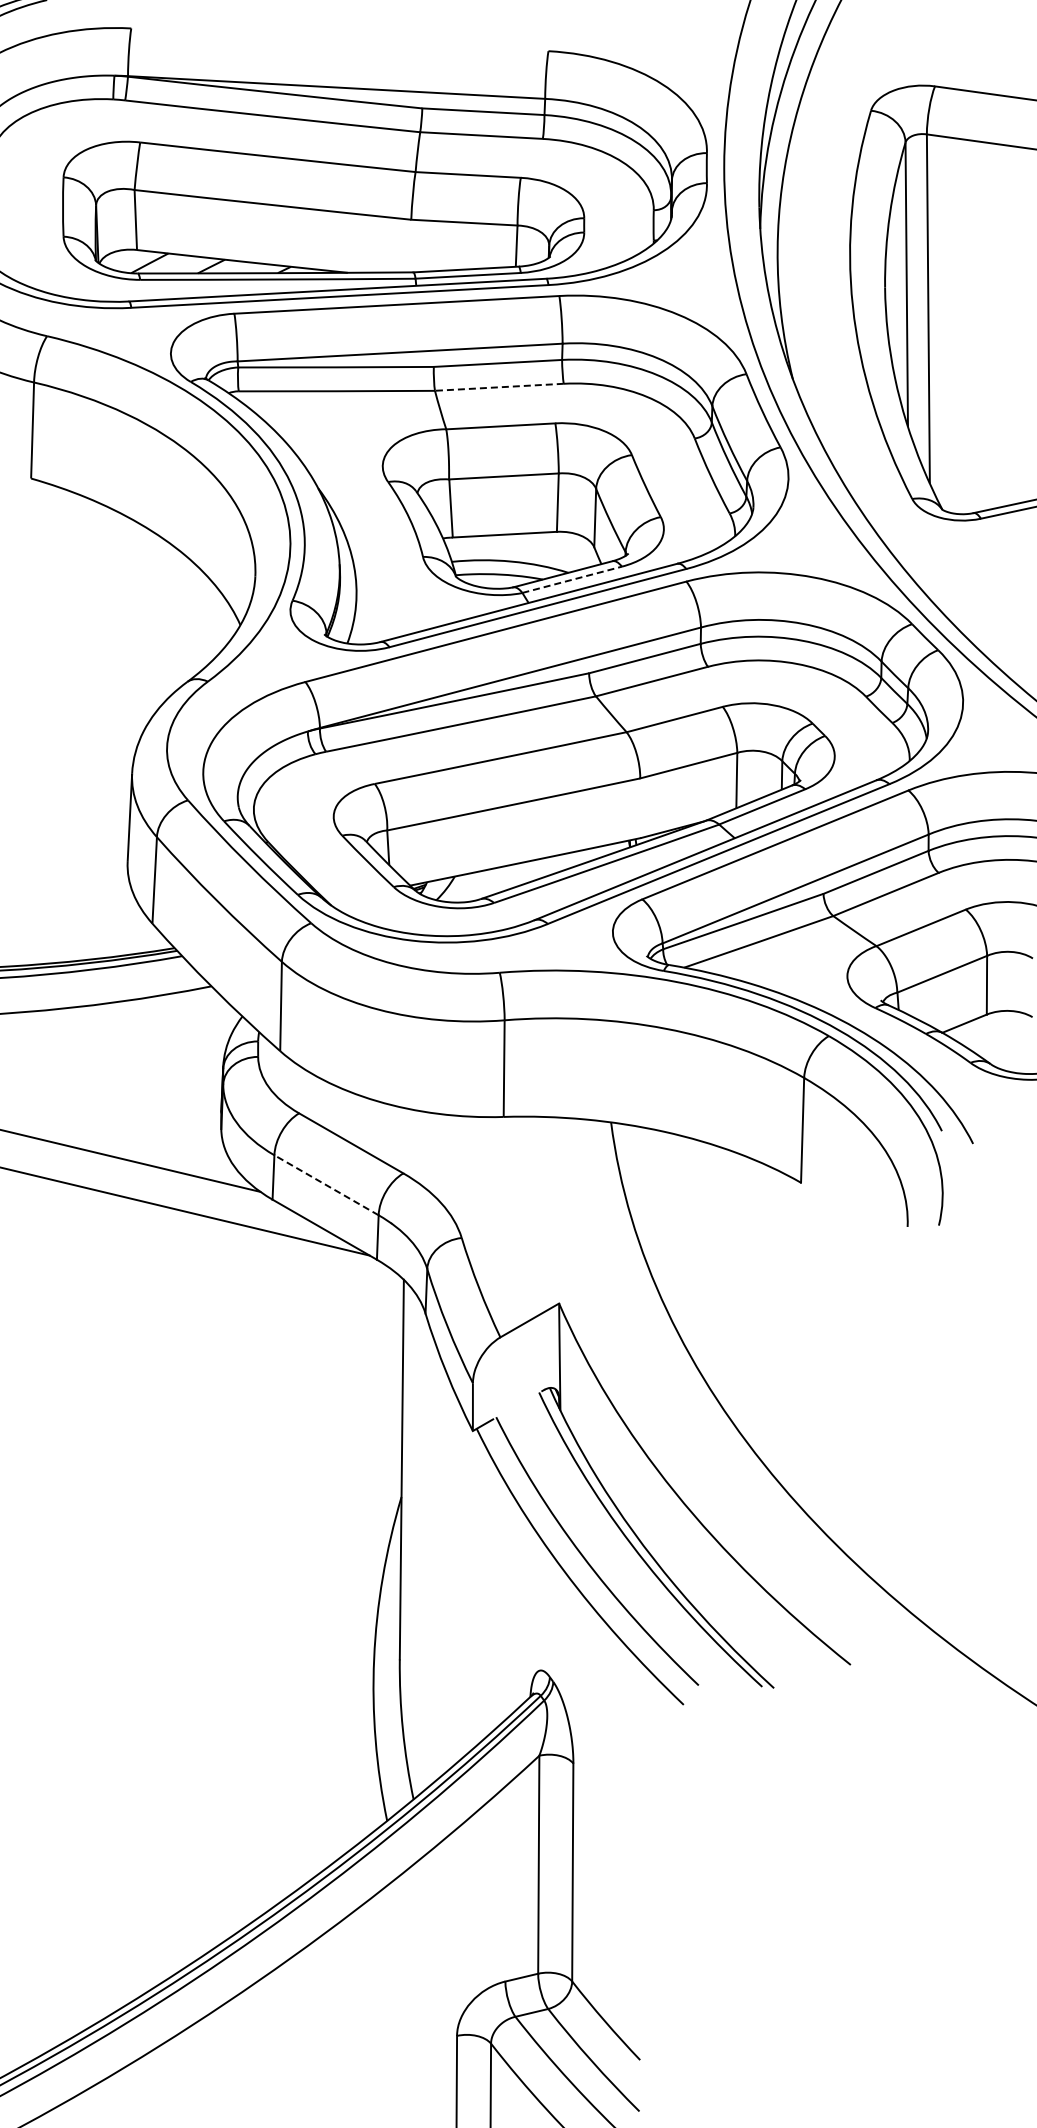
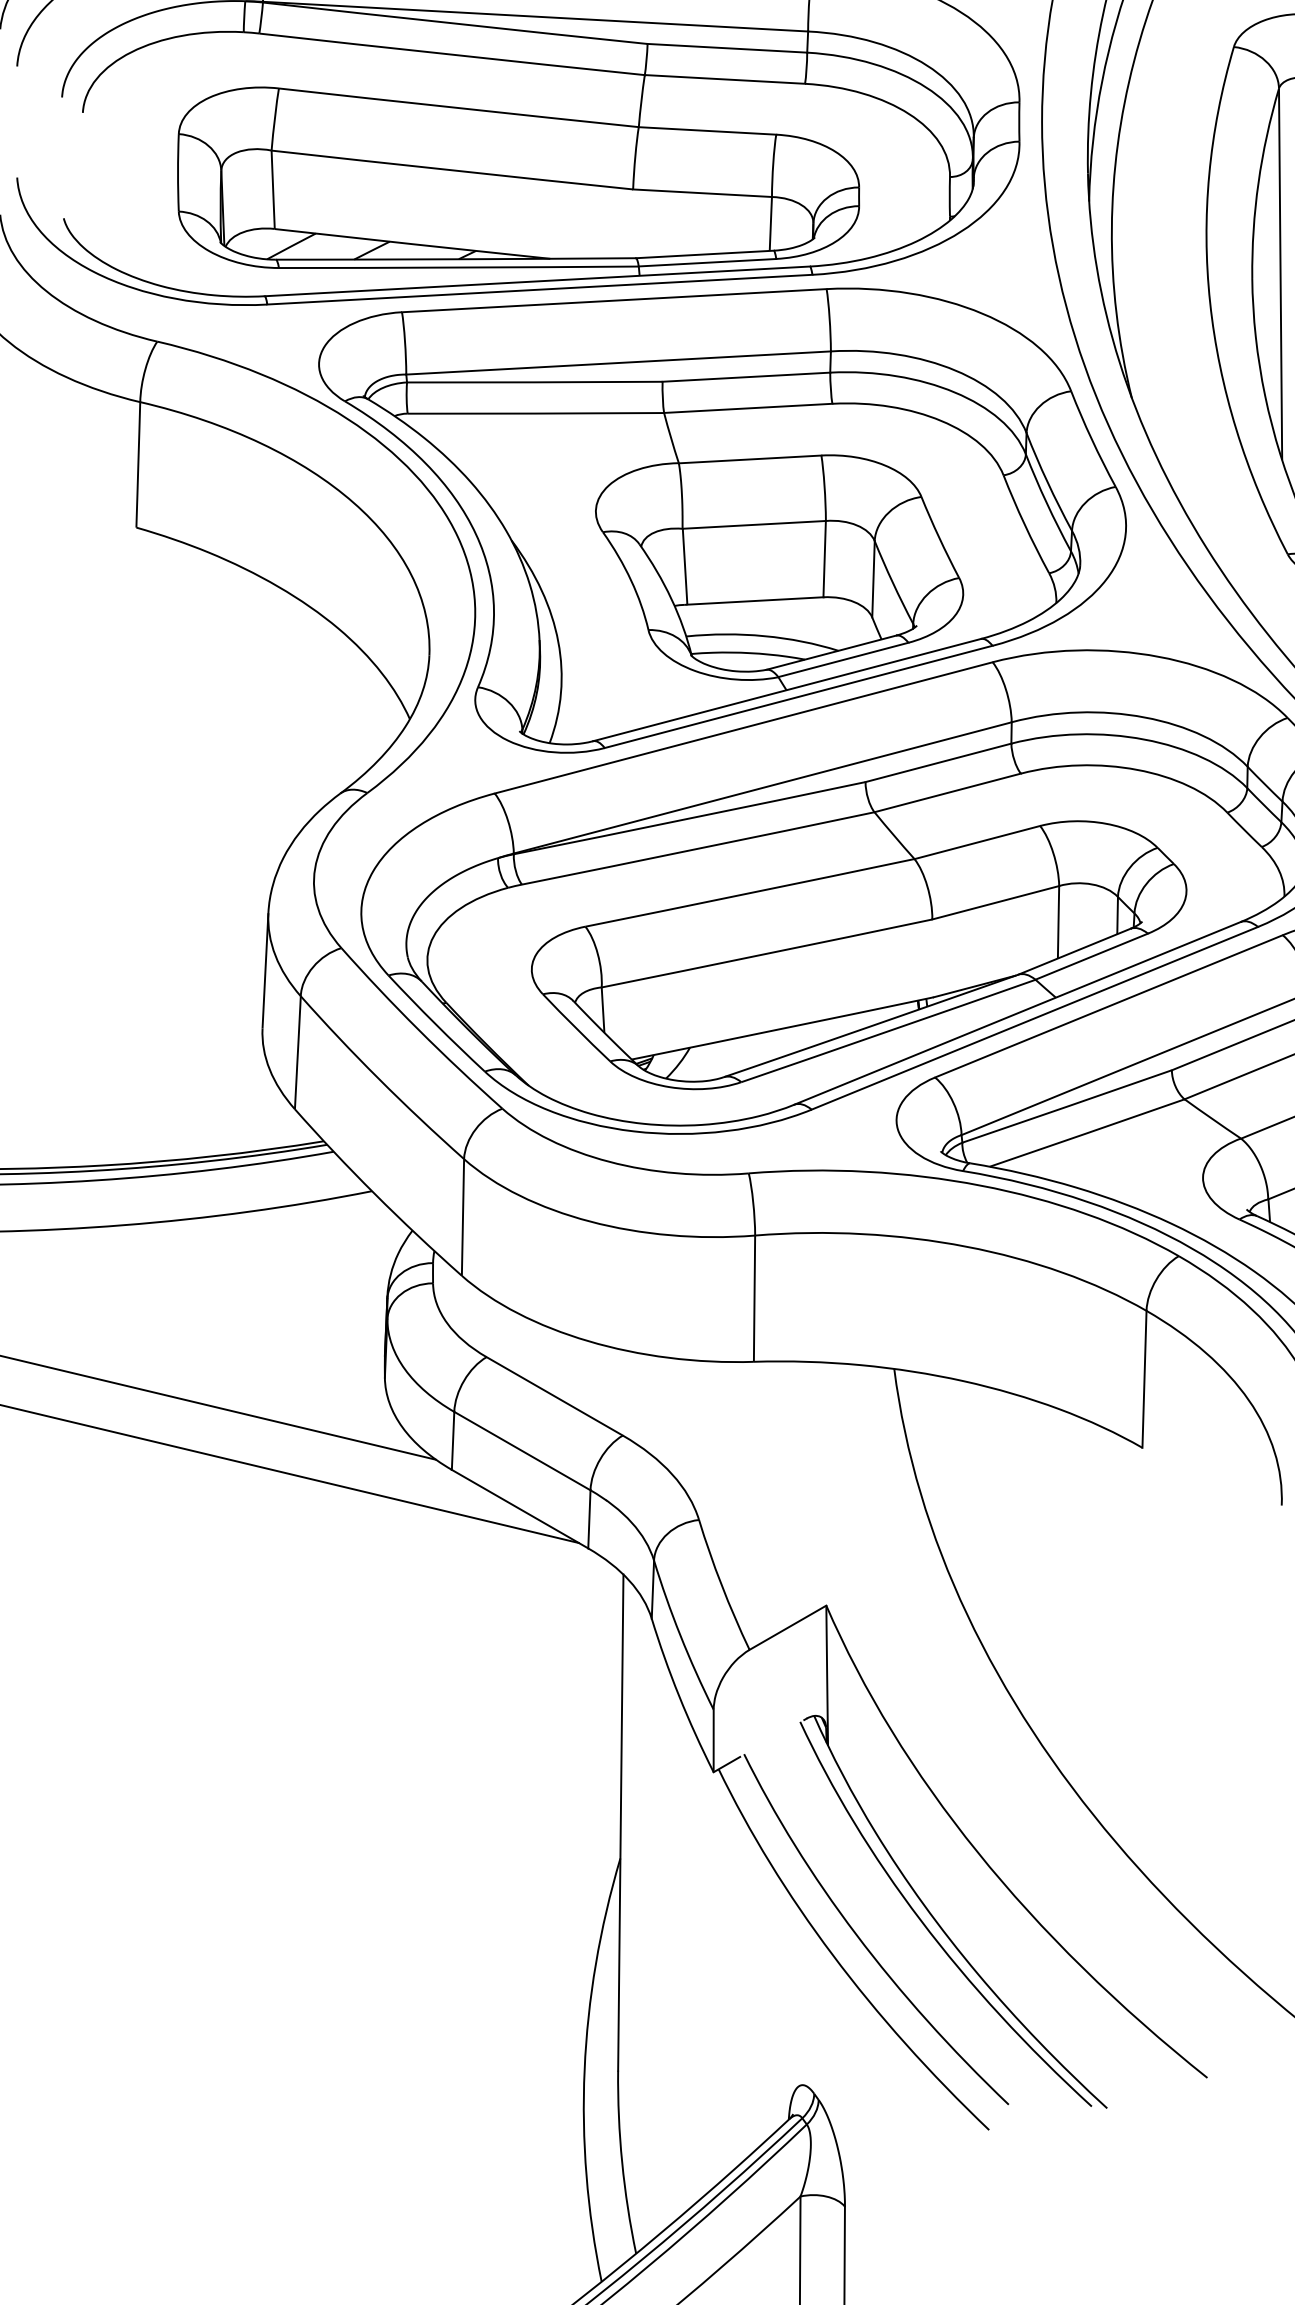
line: (498, 387) -> (747, 408), dashed -> solid
line: (572, 579) -> (843, 659), dashed -> solid
line: (326, 1185) -> (522, 1451), dashed -> solid

